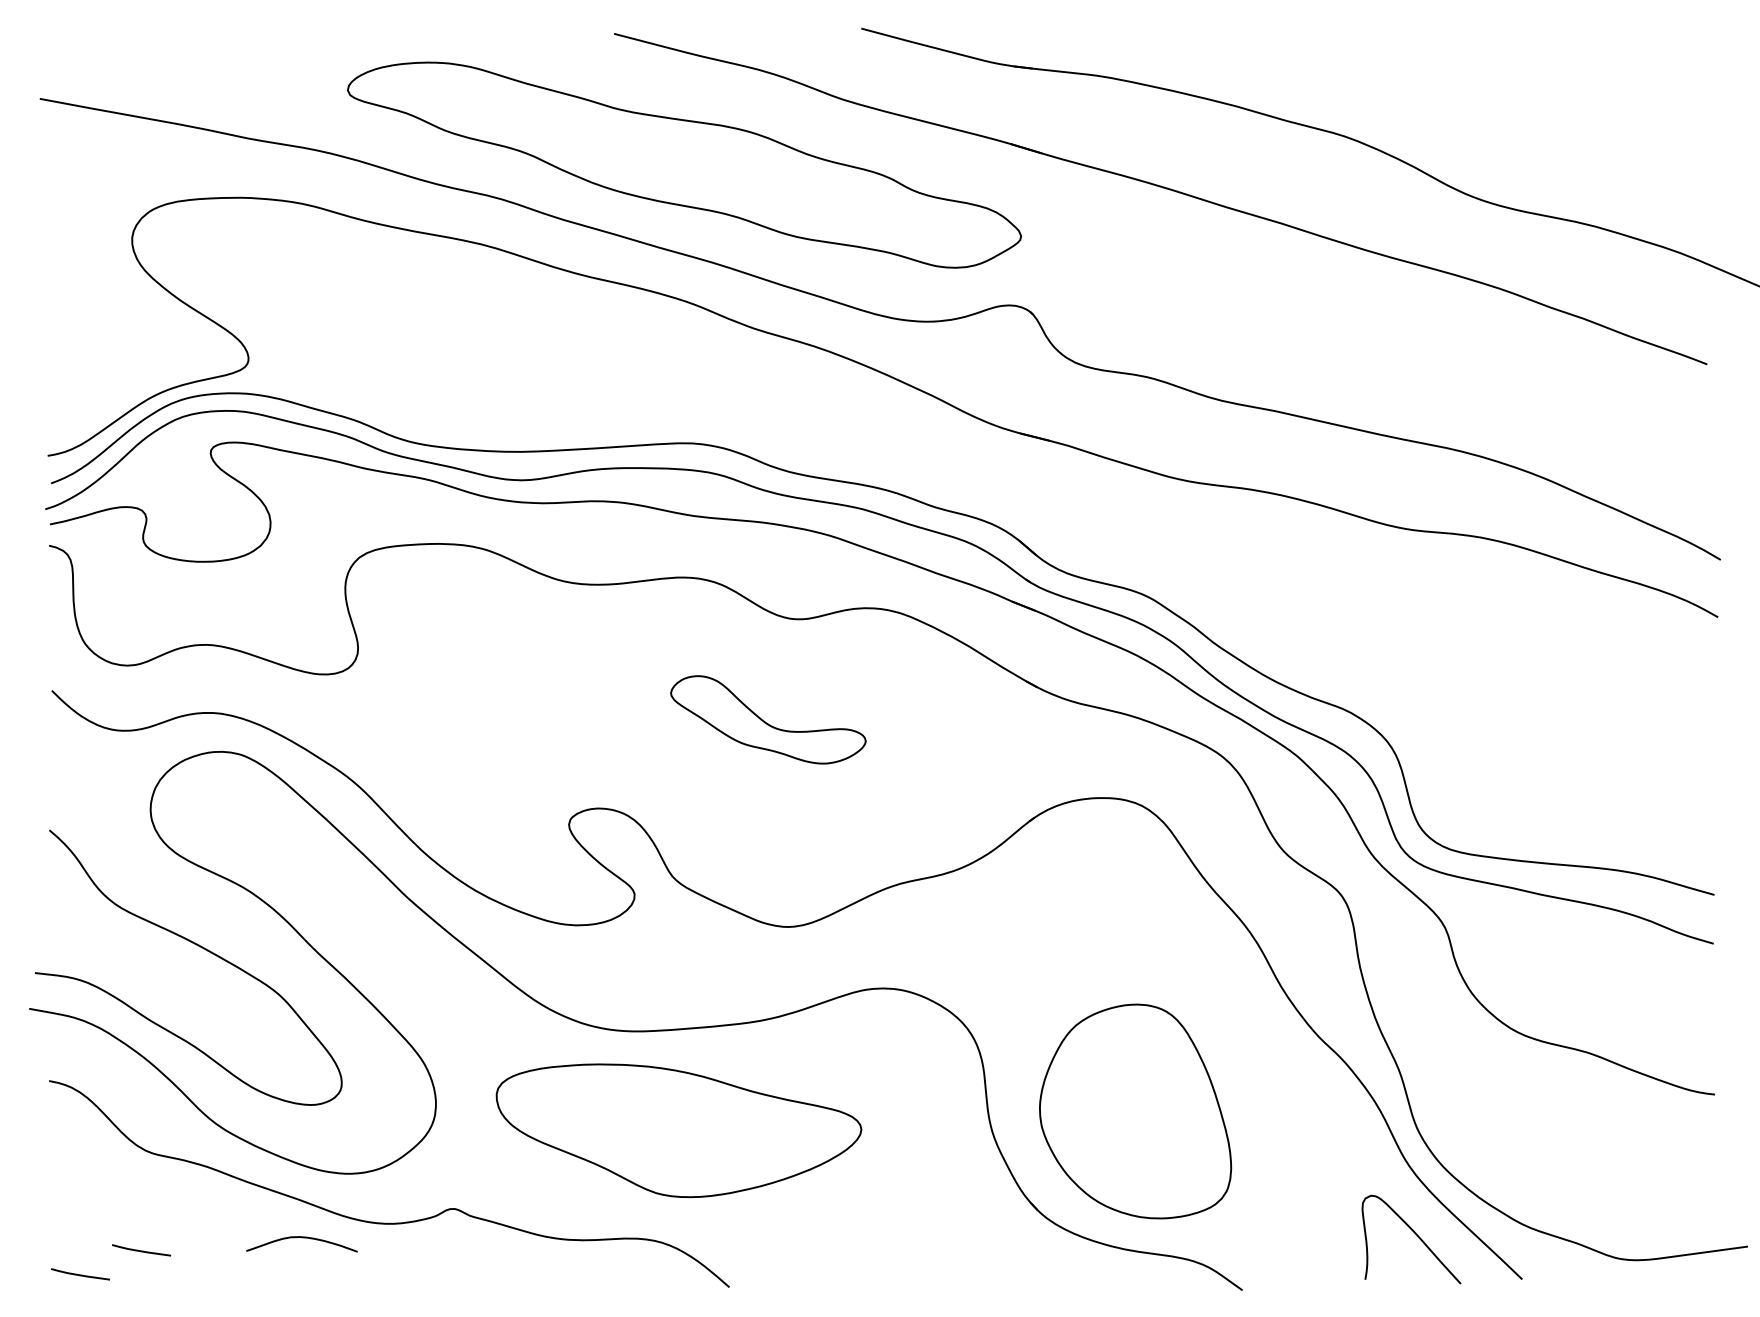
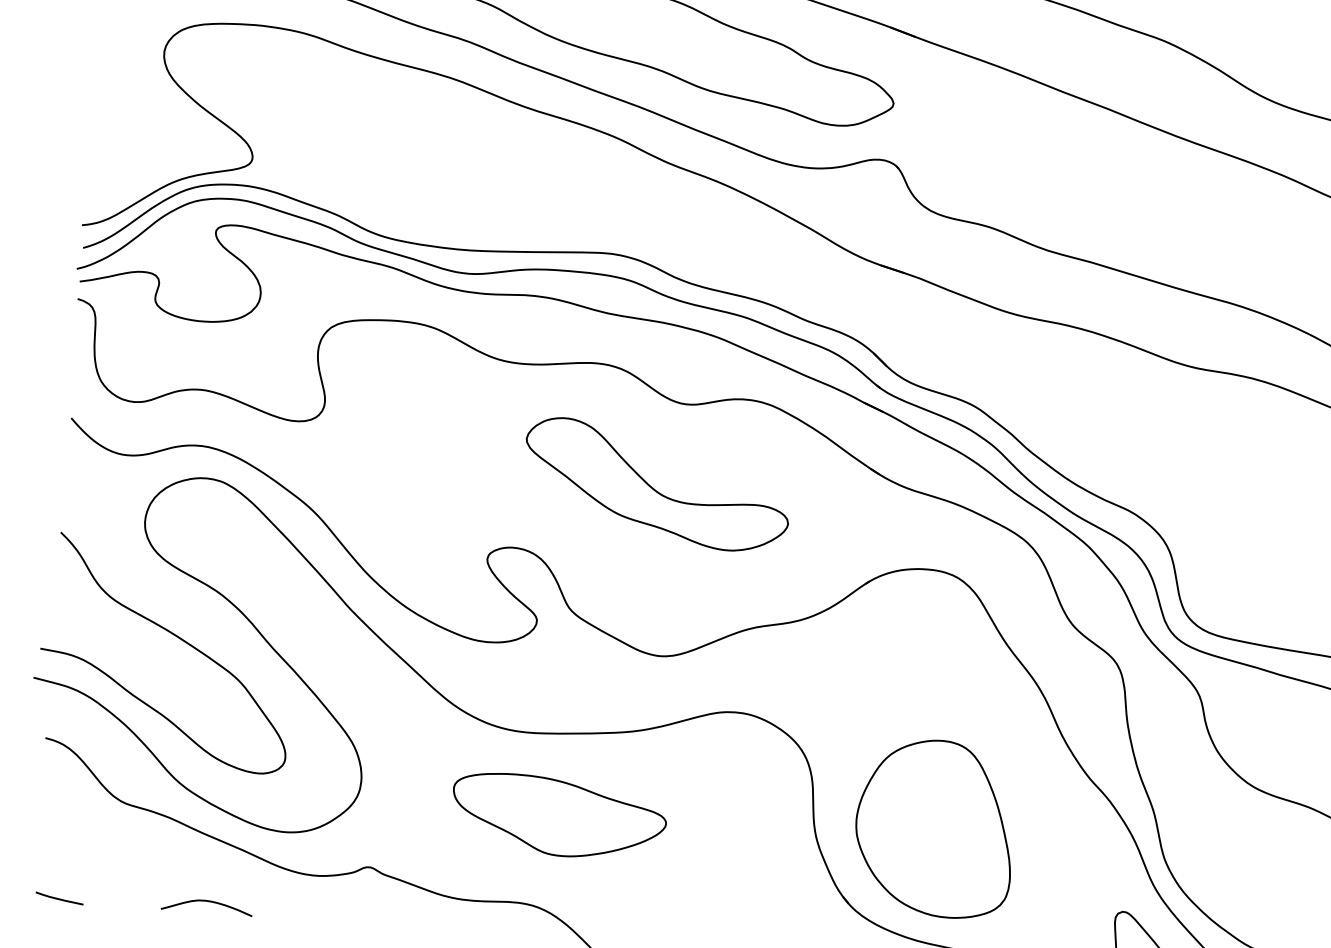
part: (768, 719) -> (657, 484), size x1.67
part: (679, 1130) -> (559, 816), size x0.71
curve: (301, 1238) -> (206, 902), moved
curve: (141, 1250) -> (111, 882), removed

